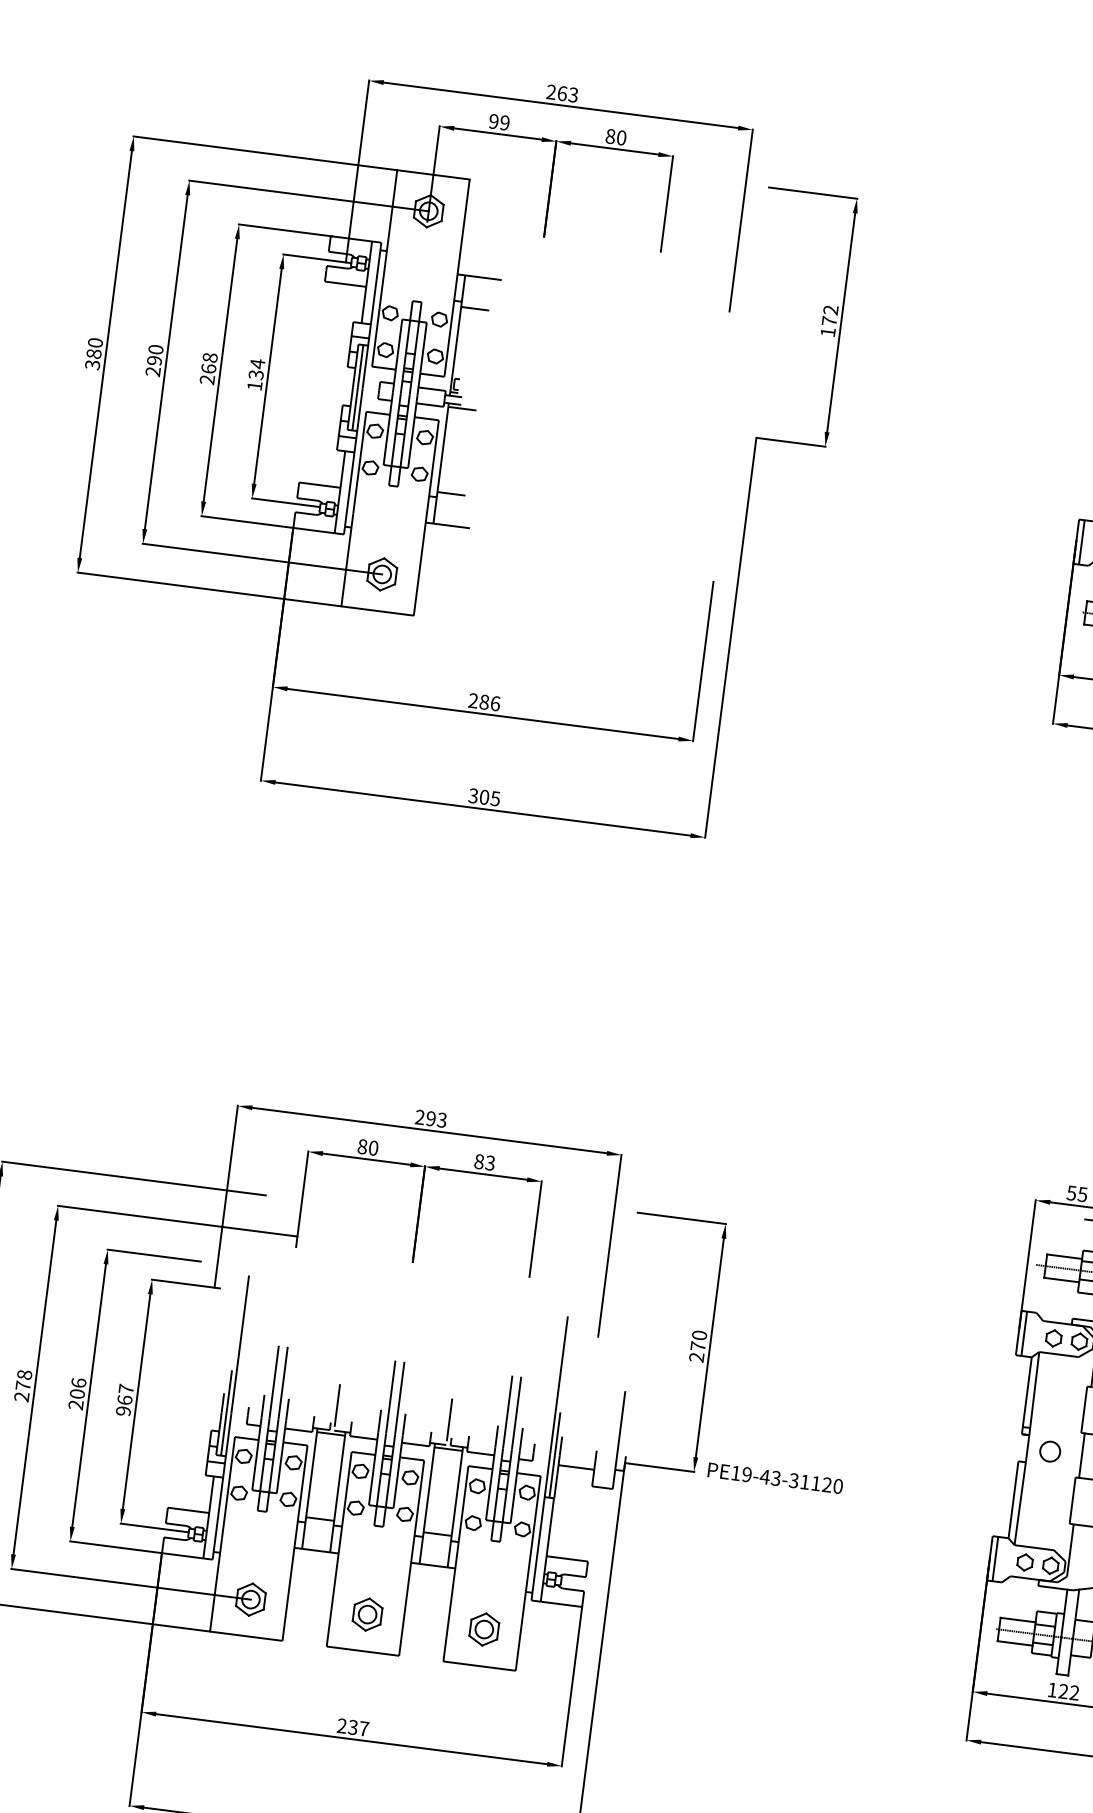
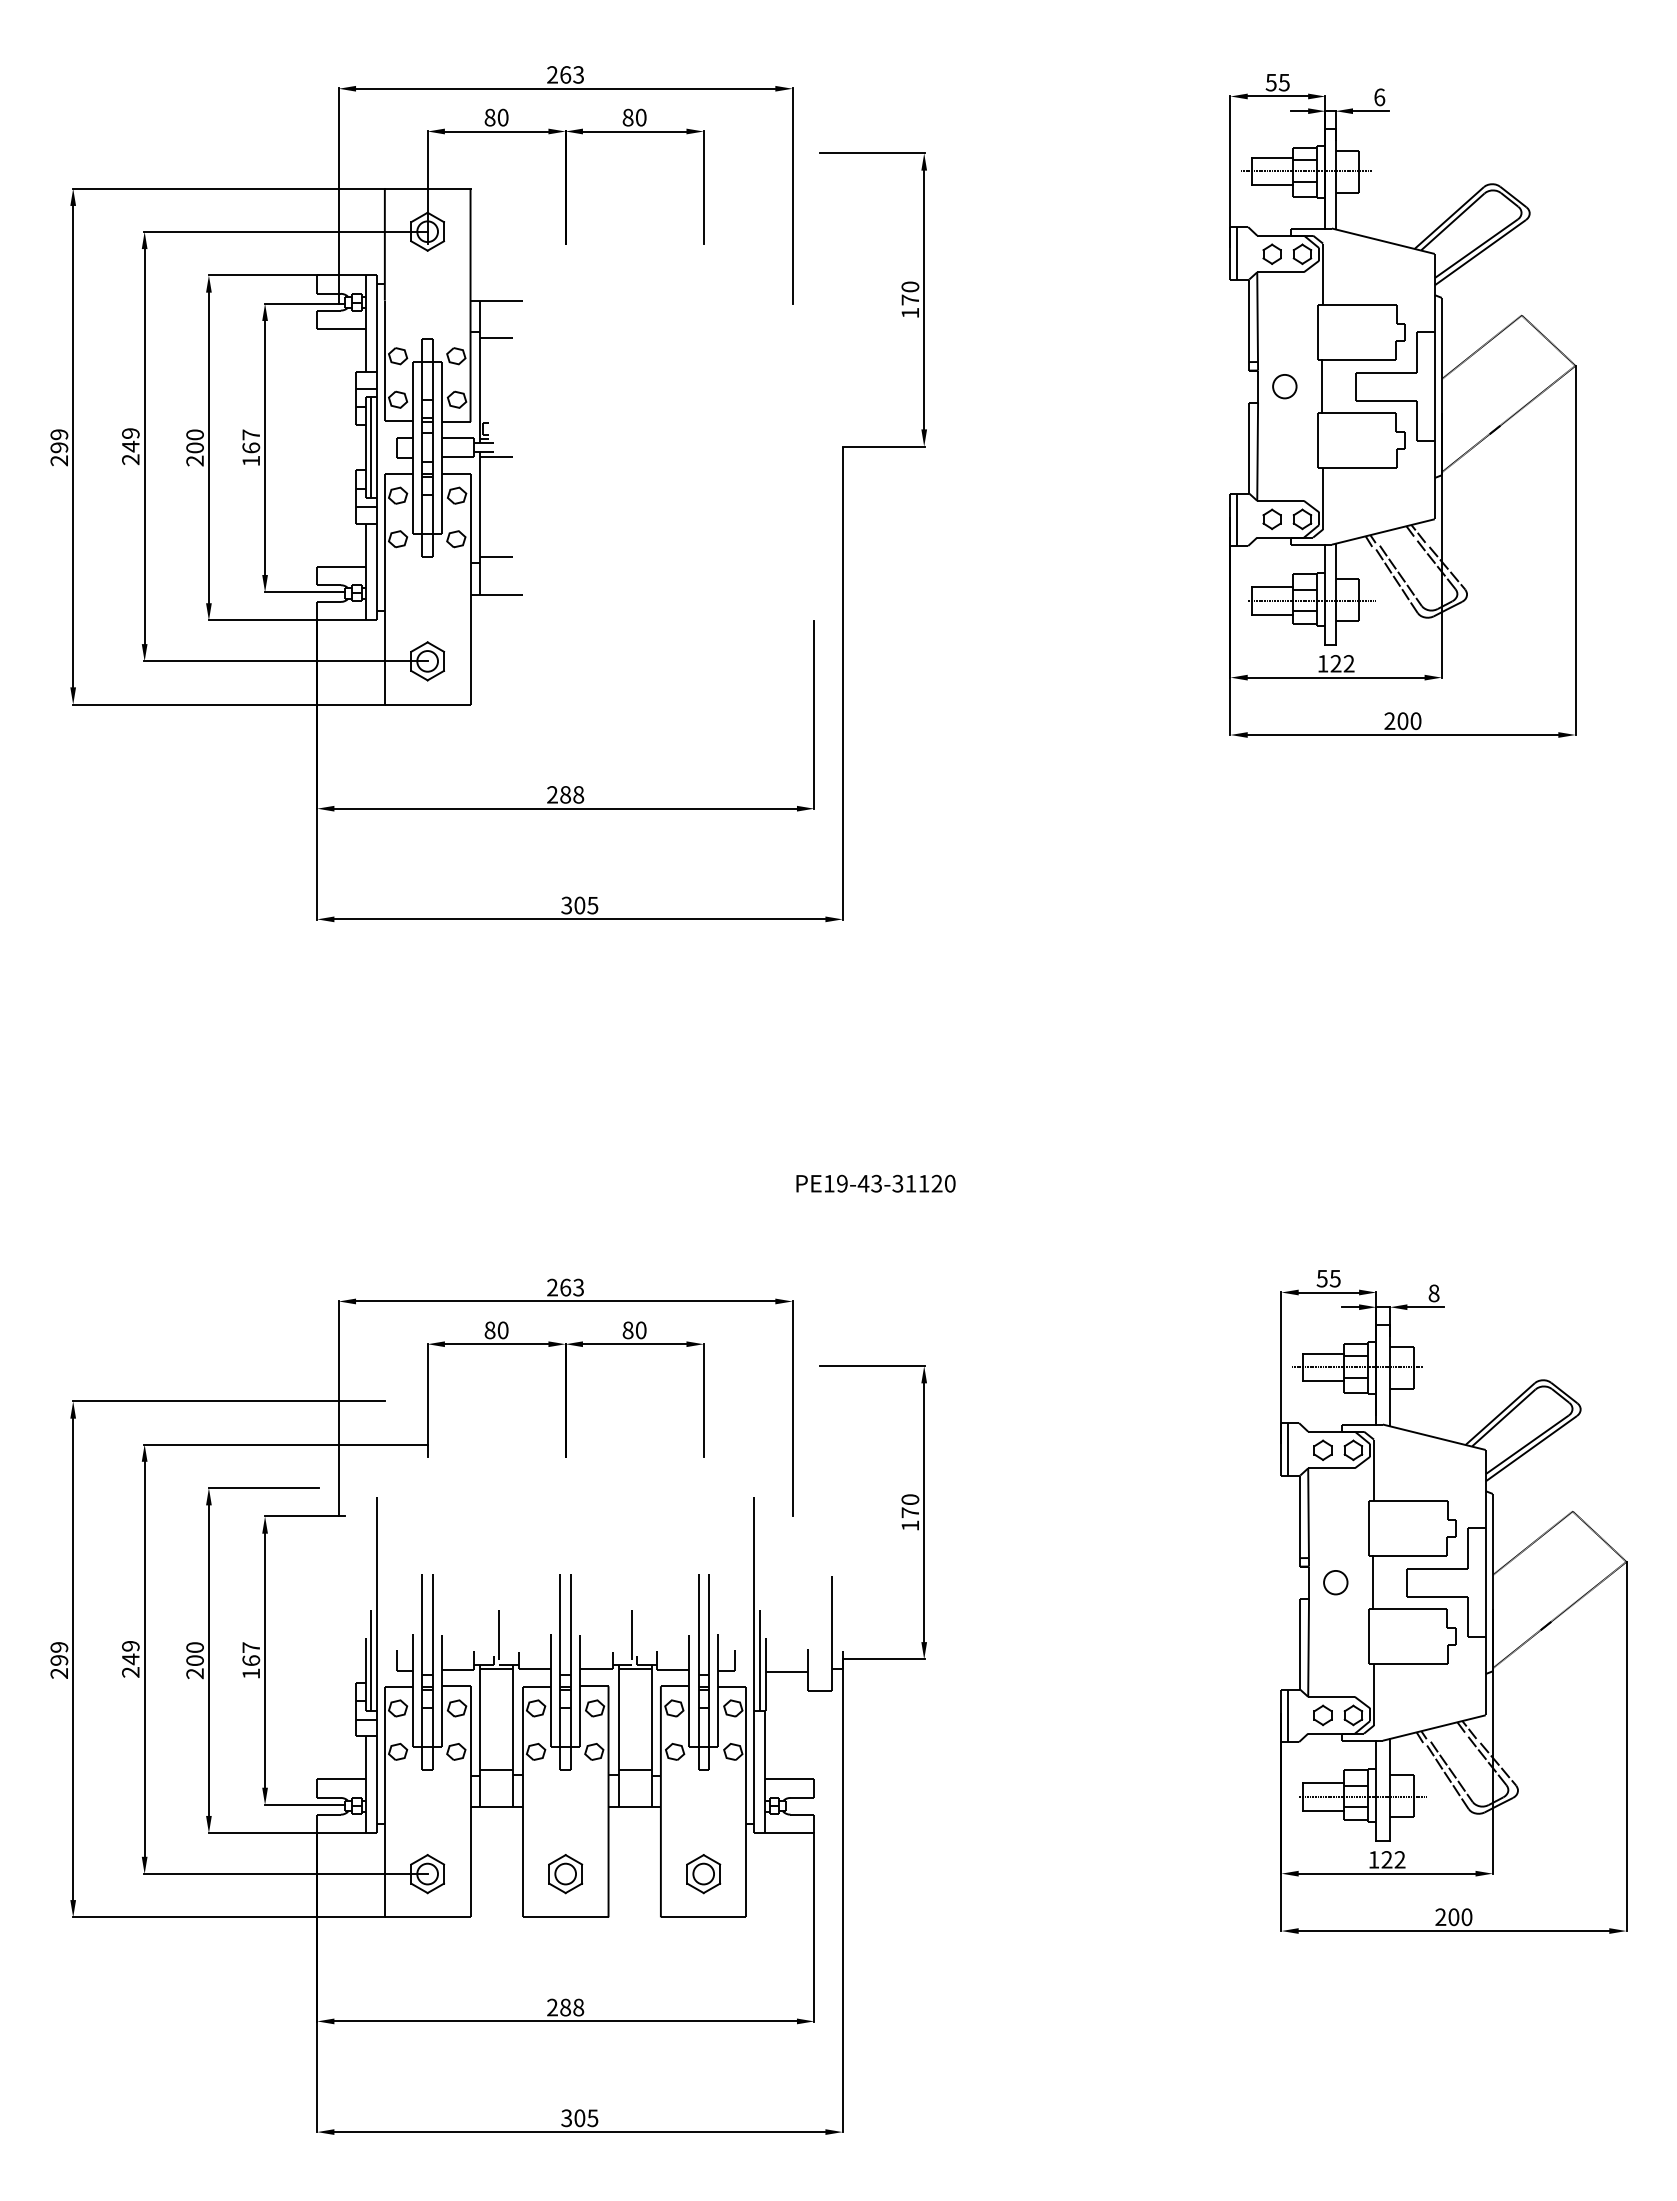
text: (499, 122) -> (496, 117), 99 -> 80
text: (831, 309) -> (910, 286), 172 -> 170
text: (94, 353) -> (59, 447), 380 -> 299
text: (154, 355) -> (130, 440), 290 -> 249
text: (208, 363) -> (194, 441), 268 -> 200
text: (257, 369) -> (251, 441), 134 -> 167
text: (495, 703) -> (578, 794), 286 -> 288
text: (430, 1118) -> (565, 1287), 293 -> 263
text: (489, 1163) -> (640, 1330), 83 -> 80
text: (696, 1357) -> (909, 1525), 270 -> 170
text: (23, 1380) -> (130, 1652), 278 -> 249
text: (78, 1382) -> (194, 1647), 206 -> 200
text: (123, 1411) -> (251, 1673), 967 -> 167
text: (775, 1478) -> (875, 1183), moved
text: (358, 1728) -> (572, 2007), 237 -> 288

